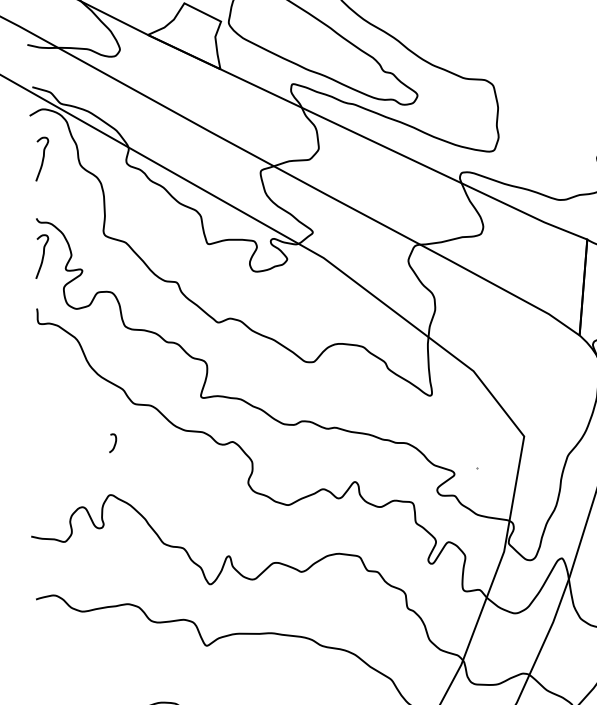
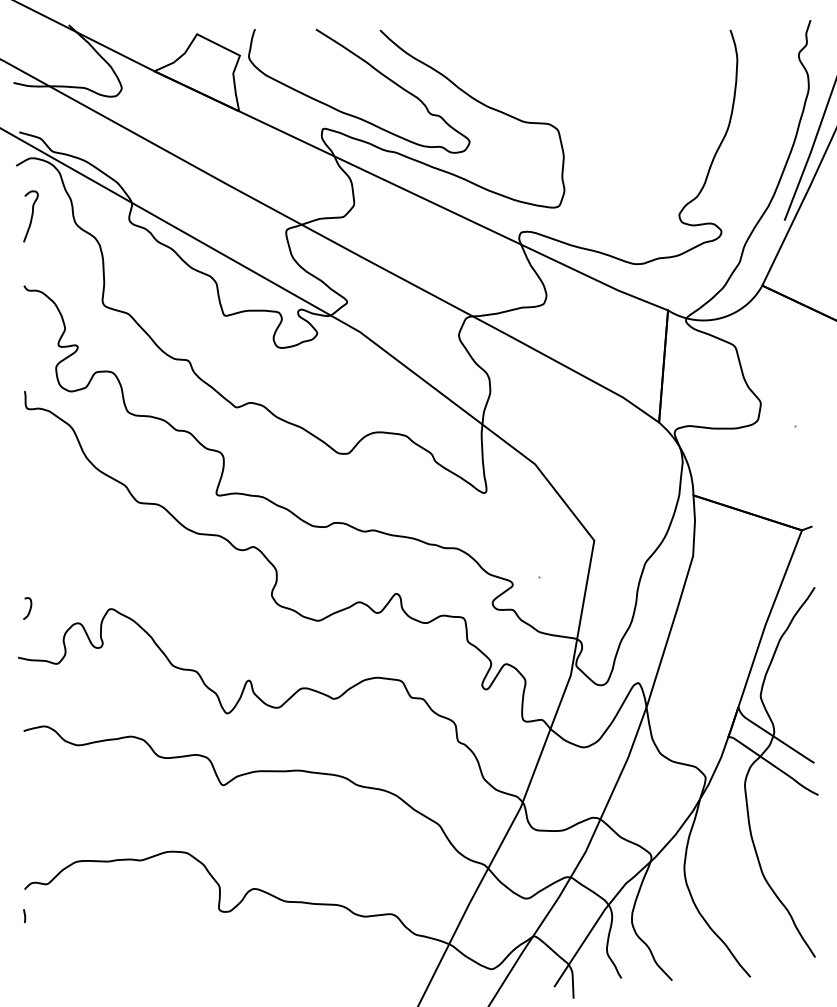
curve: (42, 256) -> (31, 330), removed
curve: (114, 443) -> (29, 608), moved

